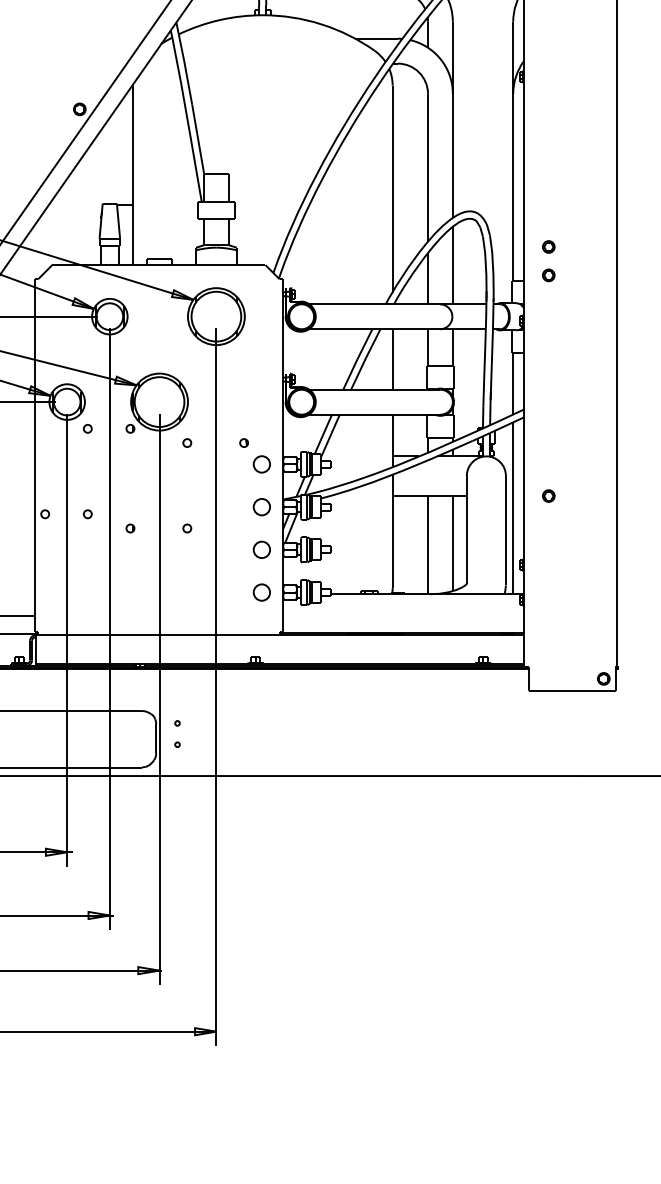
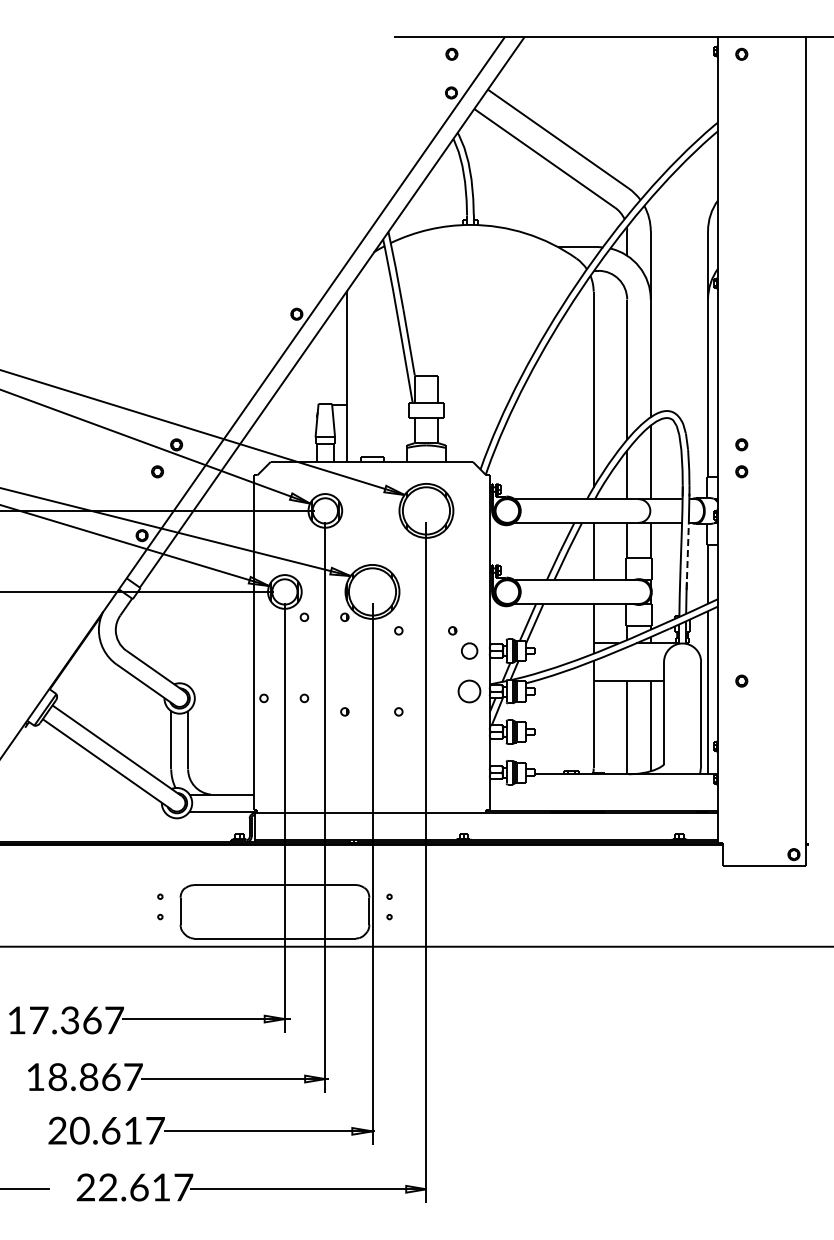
line: (491, 365) -> (687, 557), solid -> dashed
part: (261, 507) -> (469, 691), size x1.4
part: (261, 549) -> (469, 731), removed
part: (261, 592) -> (469, 772), removed

